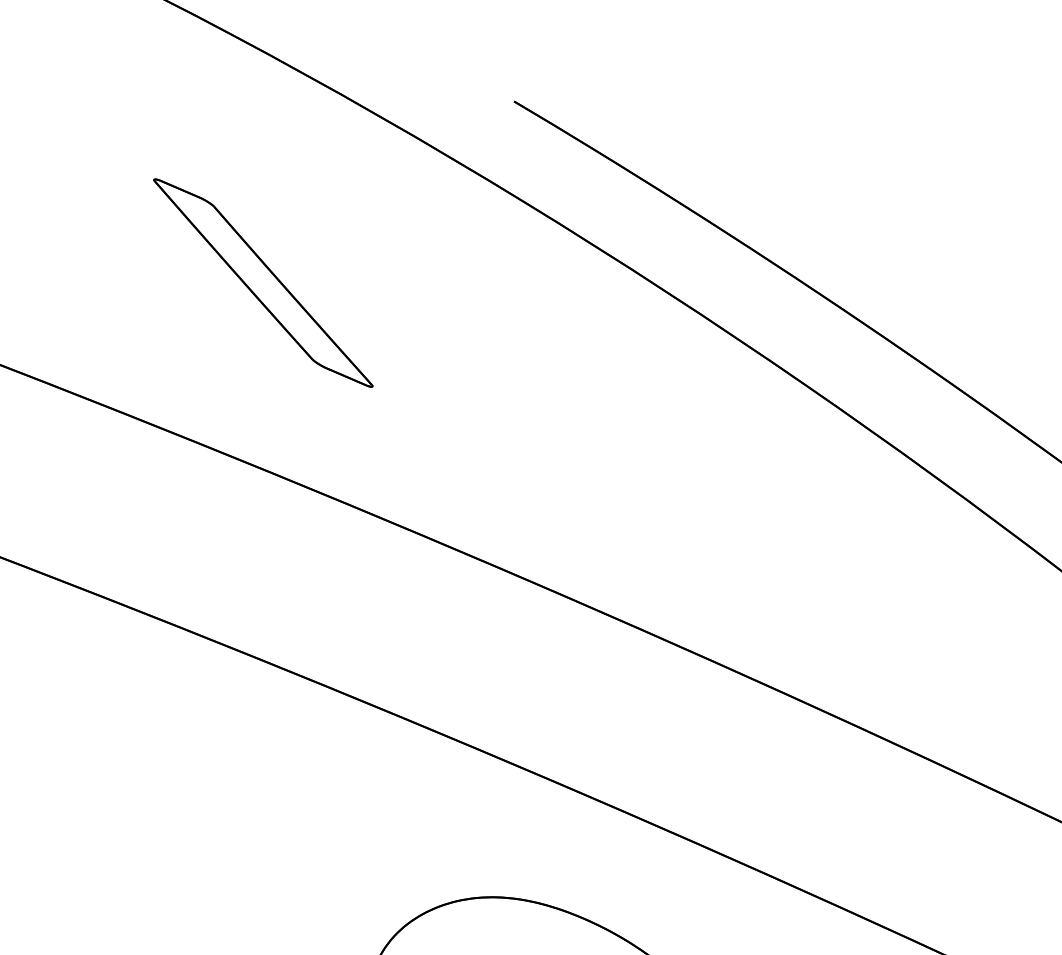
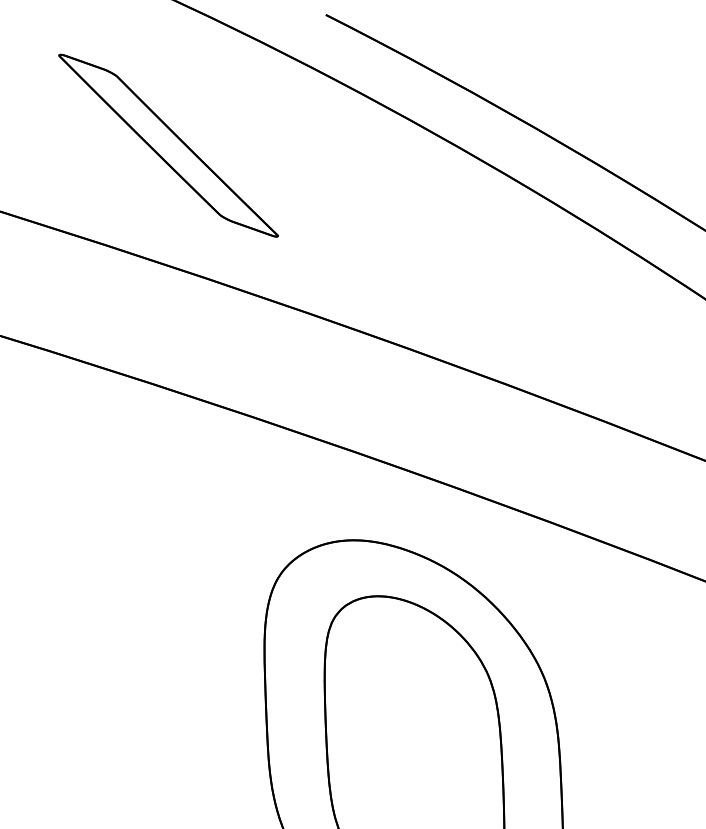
part: (263, 282) -> (168, 145), size x1.43

